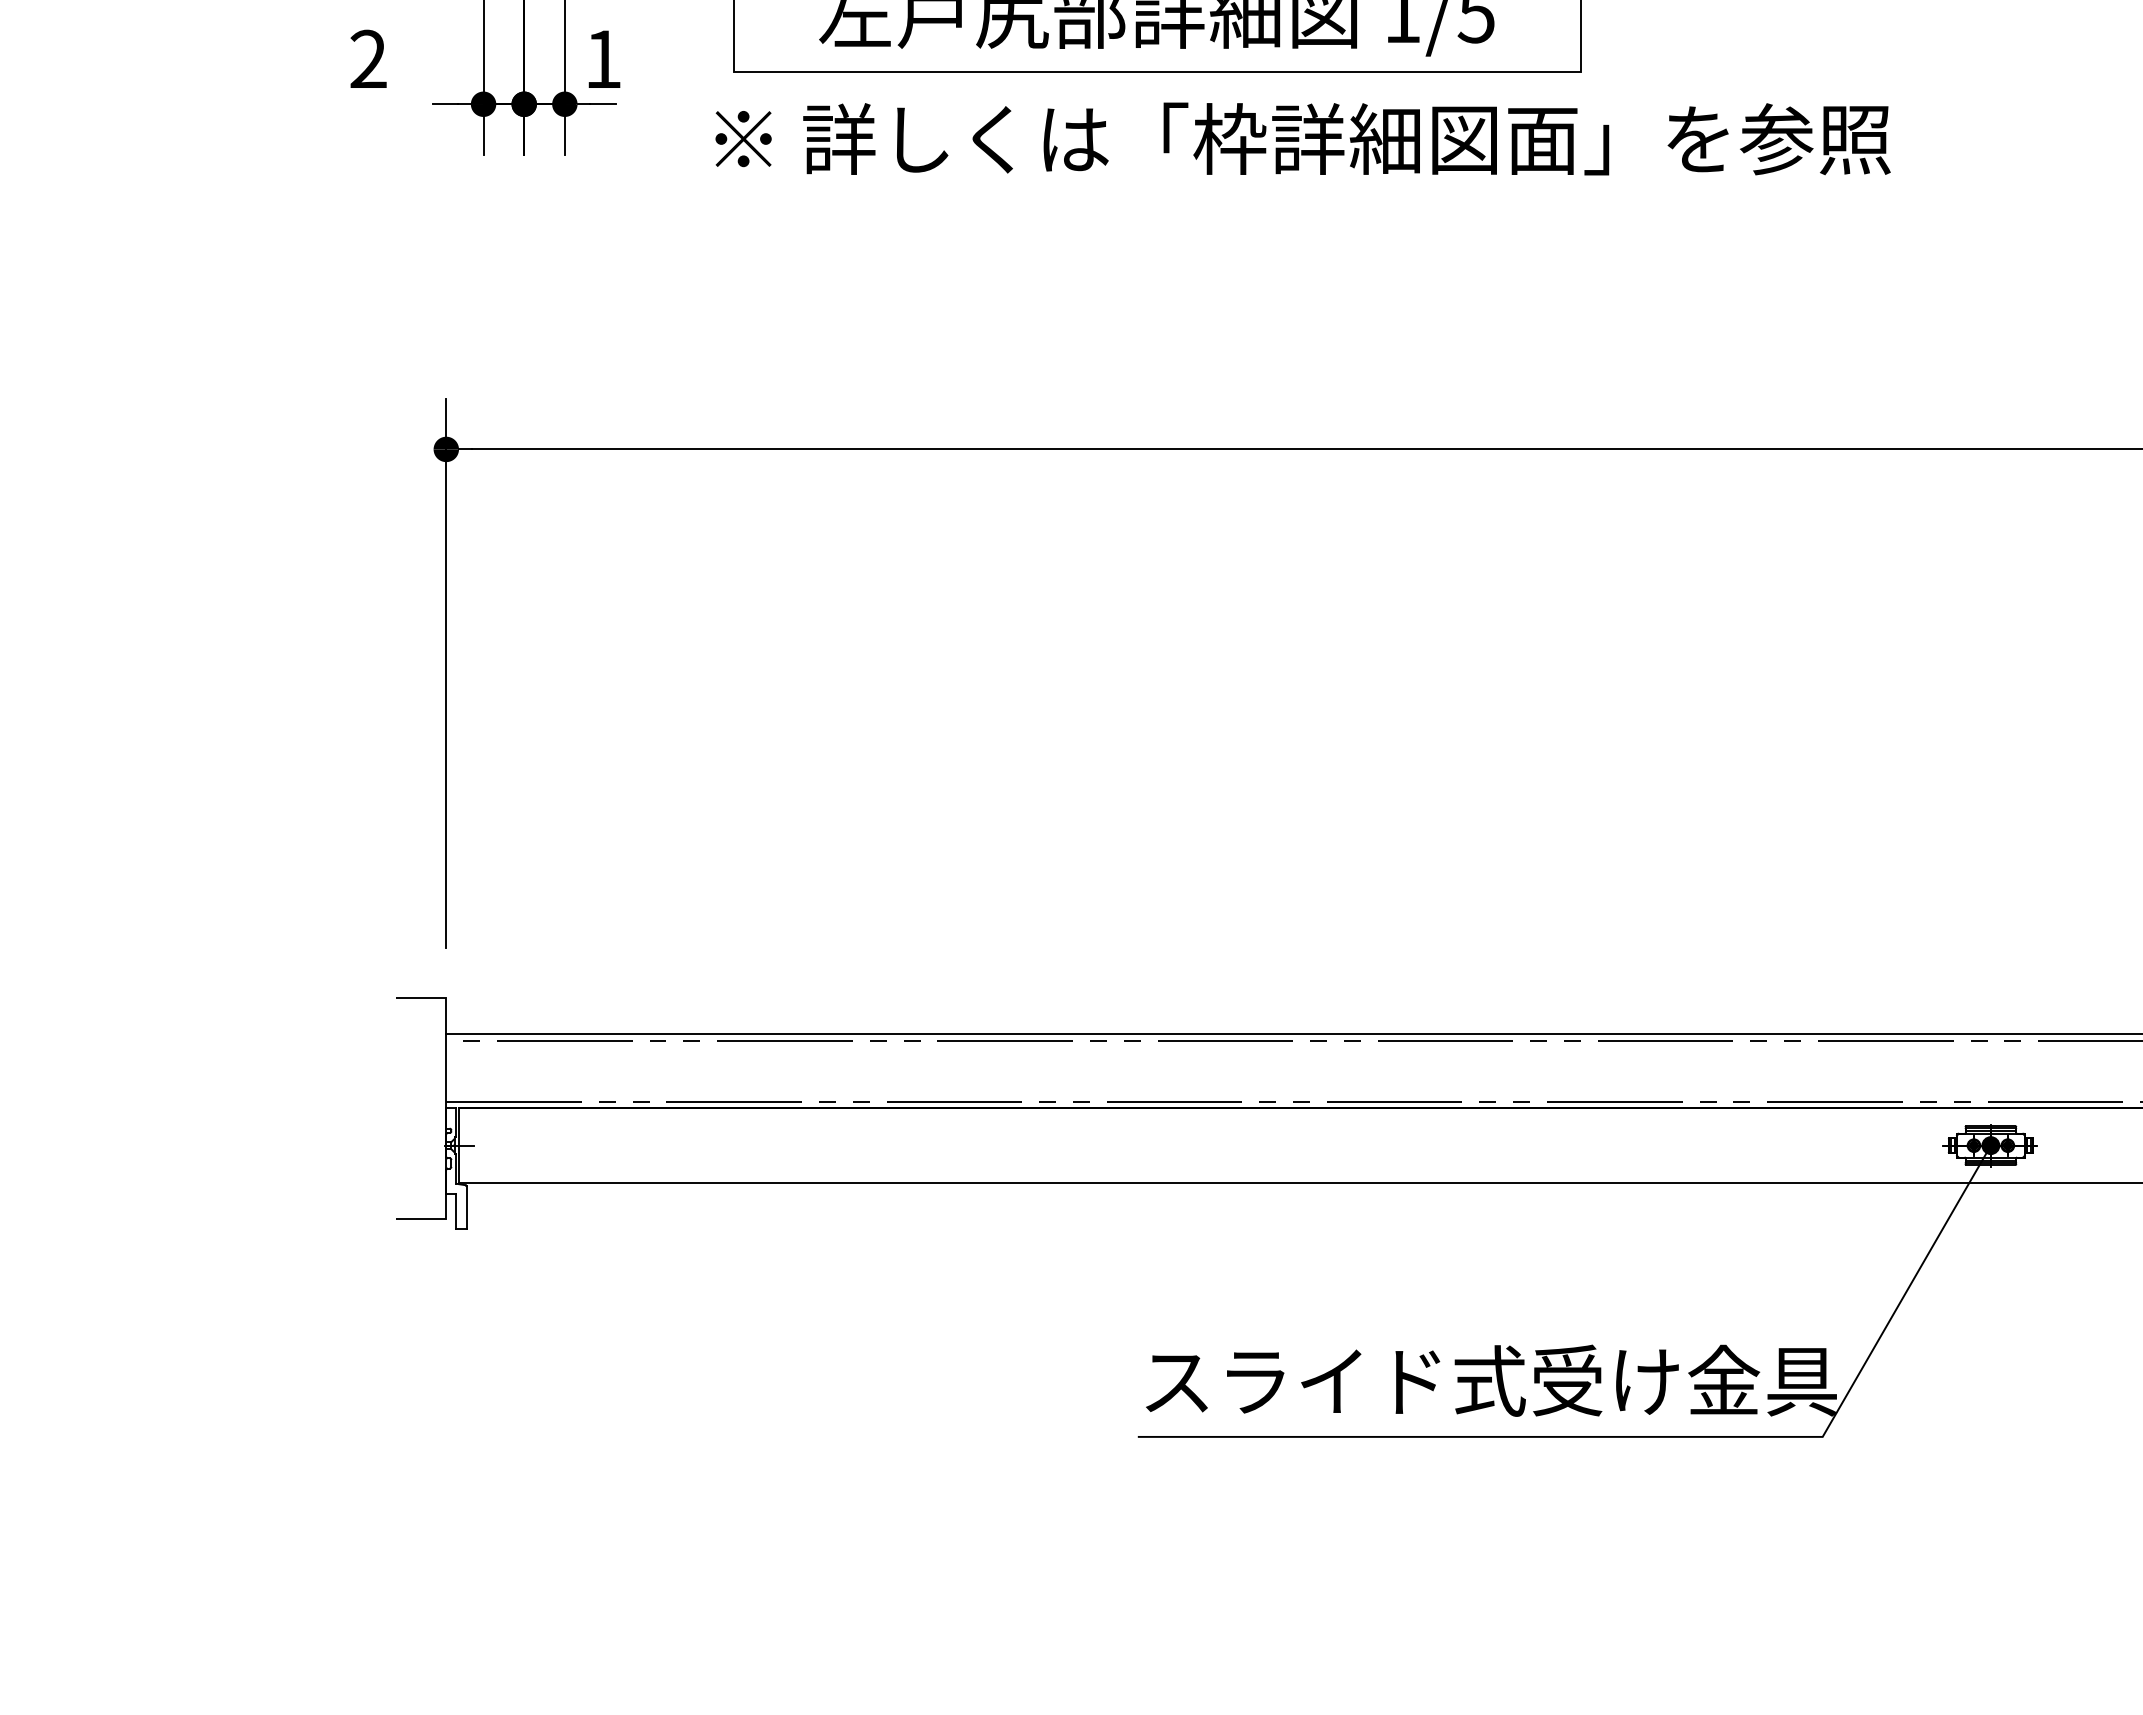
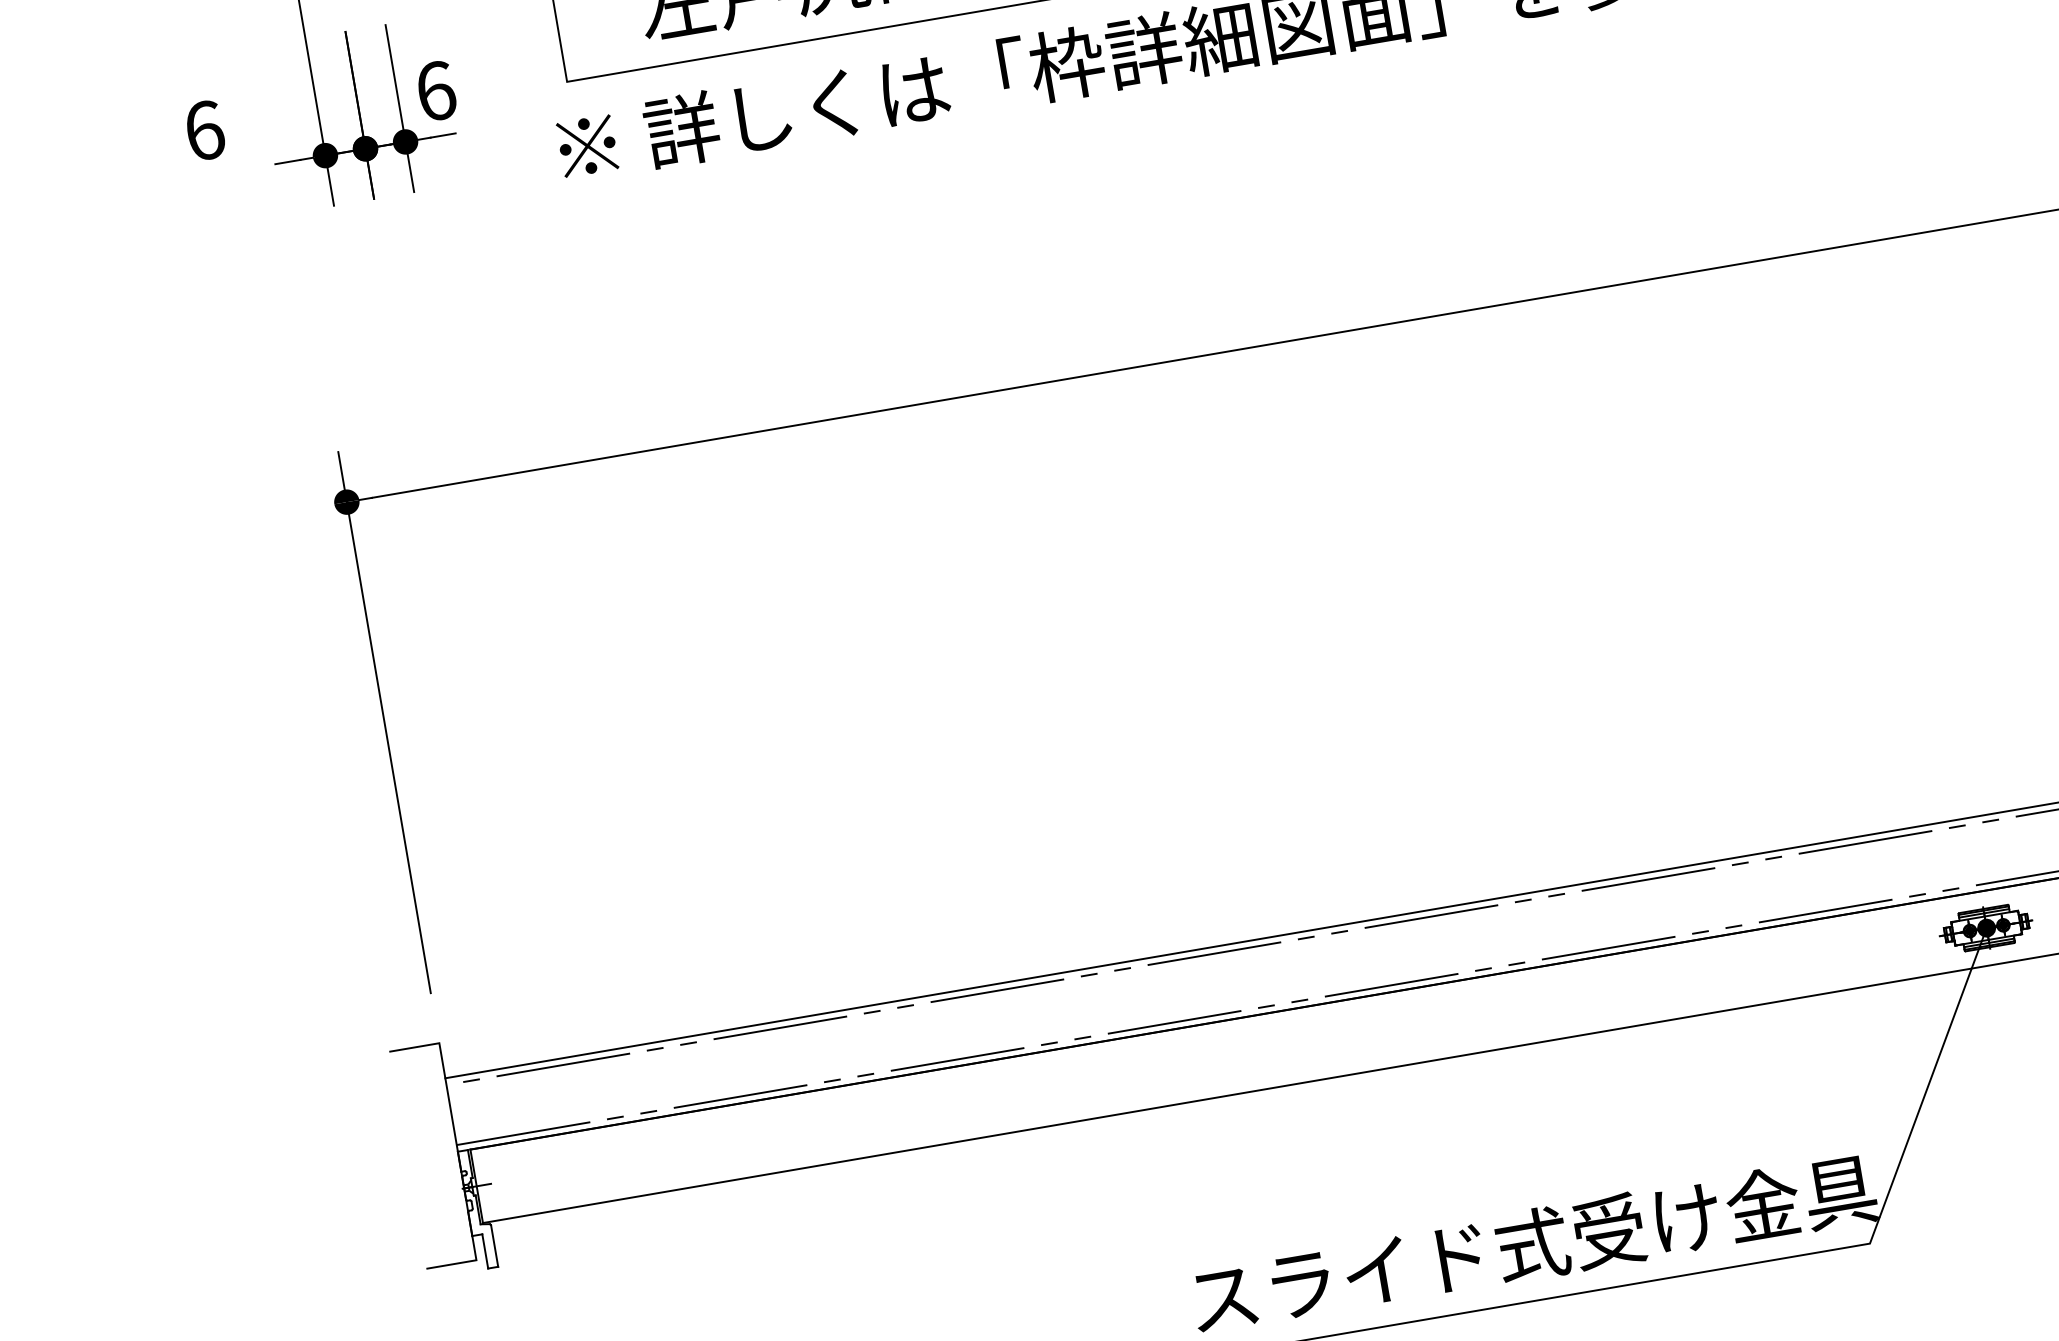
text: (368, 58) -> (204, 129), 2 -> 6
text: (603, 58) -> (435, 90), 1 -> 6

